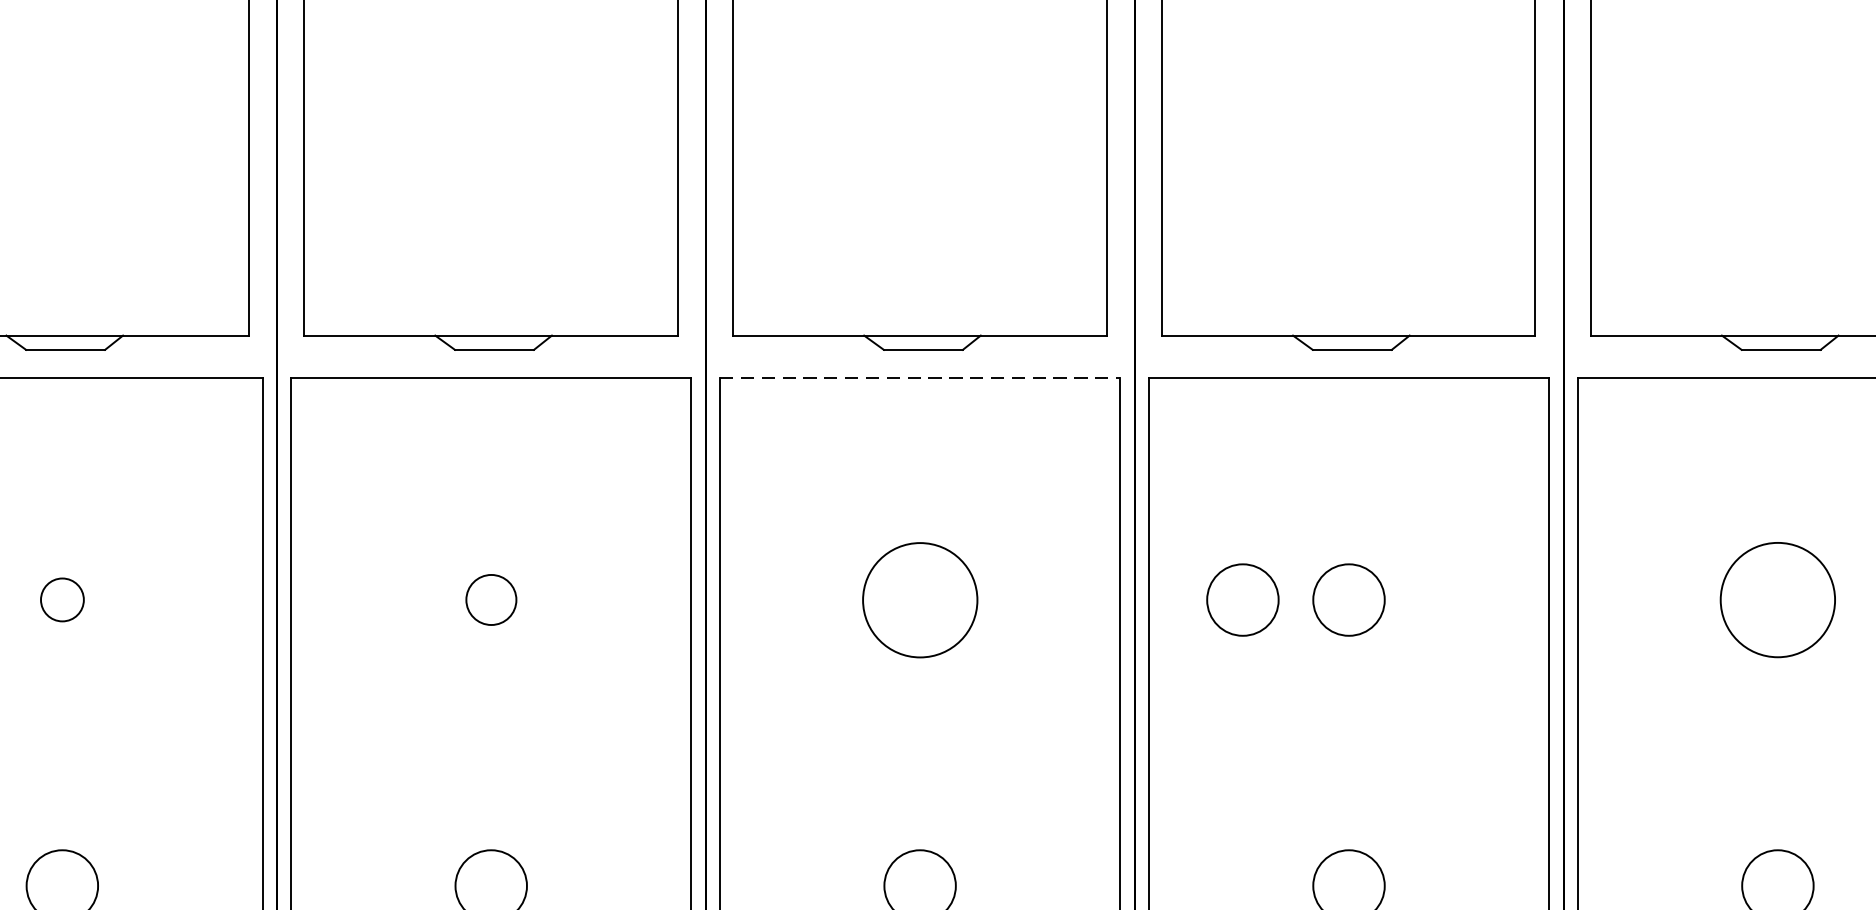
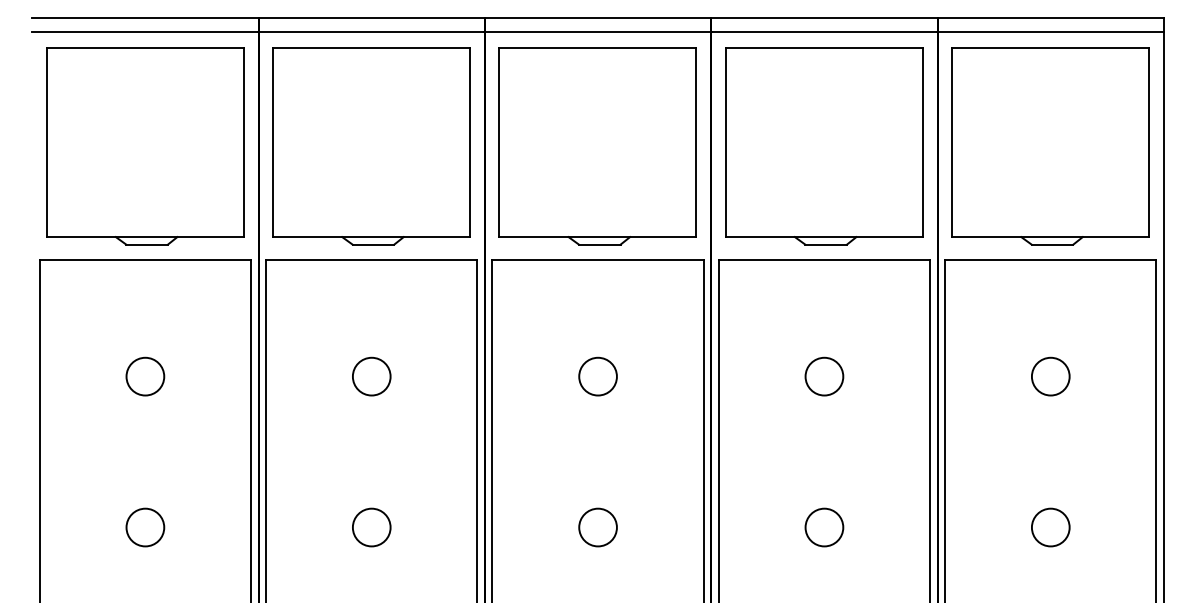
line: (920, 378) -> (598, 259), dashed -> solid
circle: (62, 599) -> (145, 376), size x1.67
circle: (490, 599) -> (371, 376), size x1.43
circle: (919, 599) -> (597, 376), size x0.62
circle: (1243, 599) -> (768, 376), removed
circle: (1777, 599) -> (1050, 376), size x0.62

